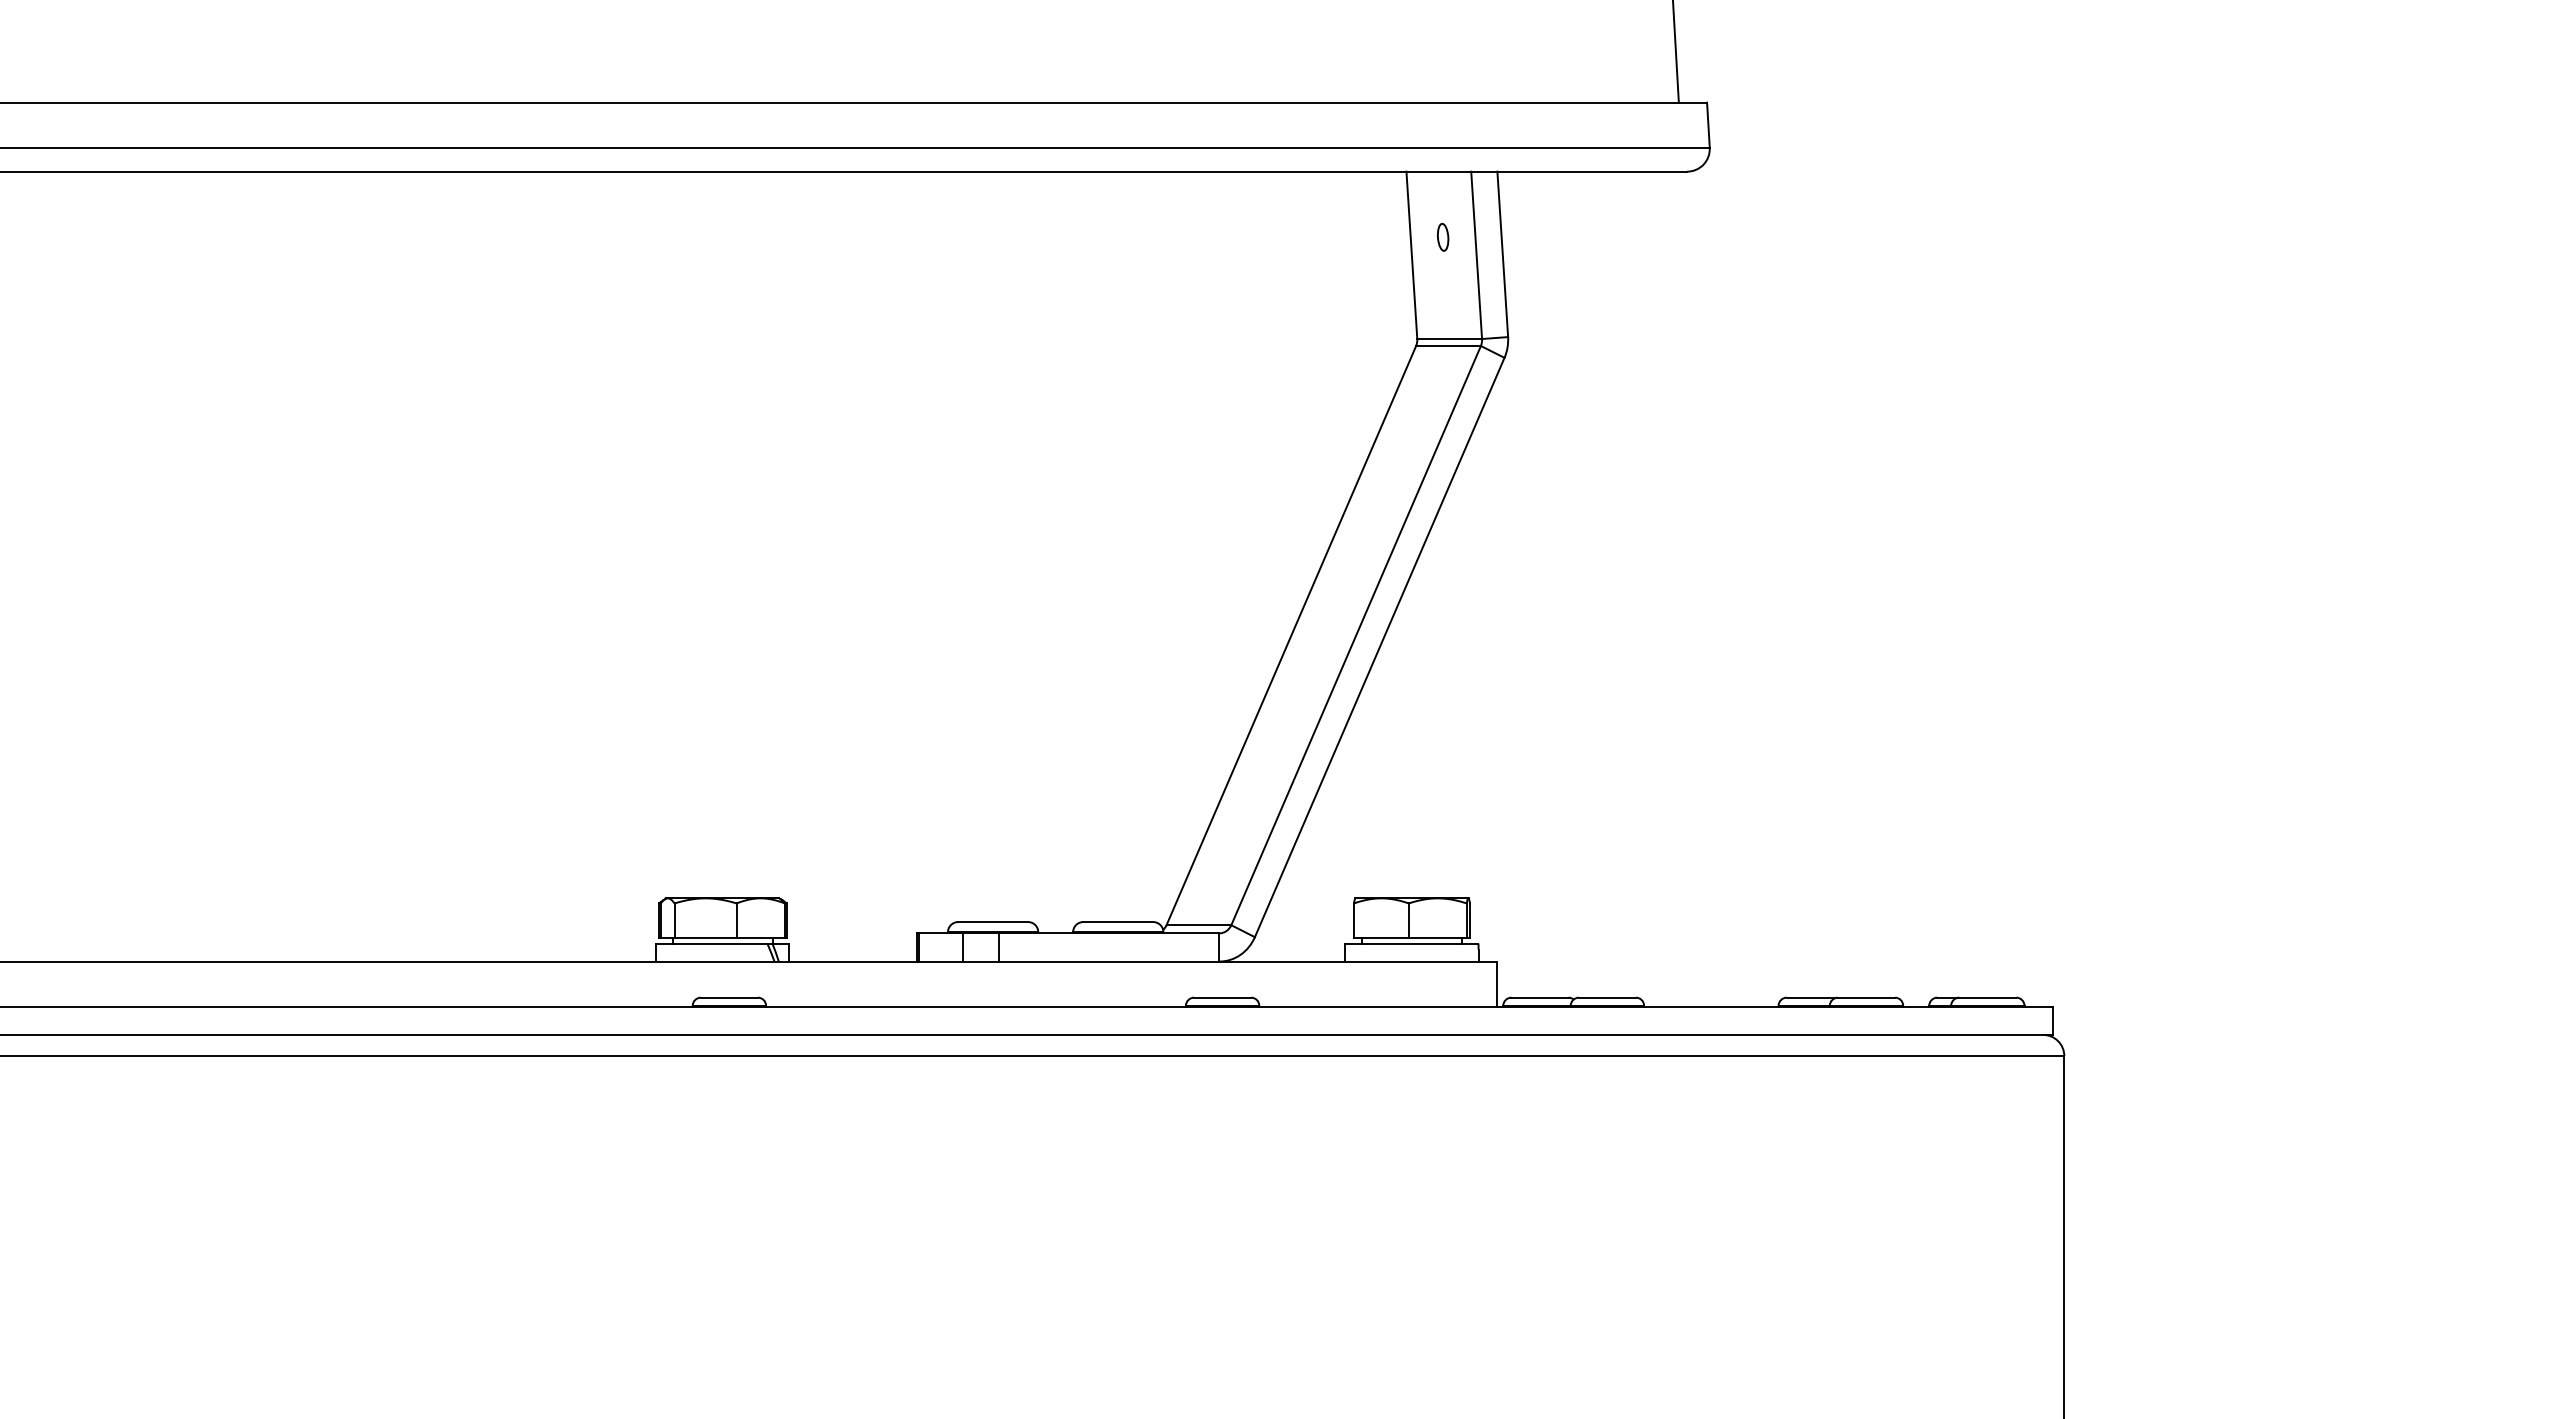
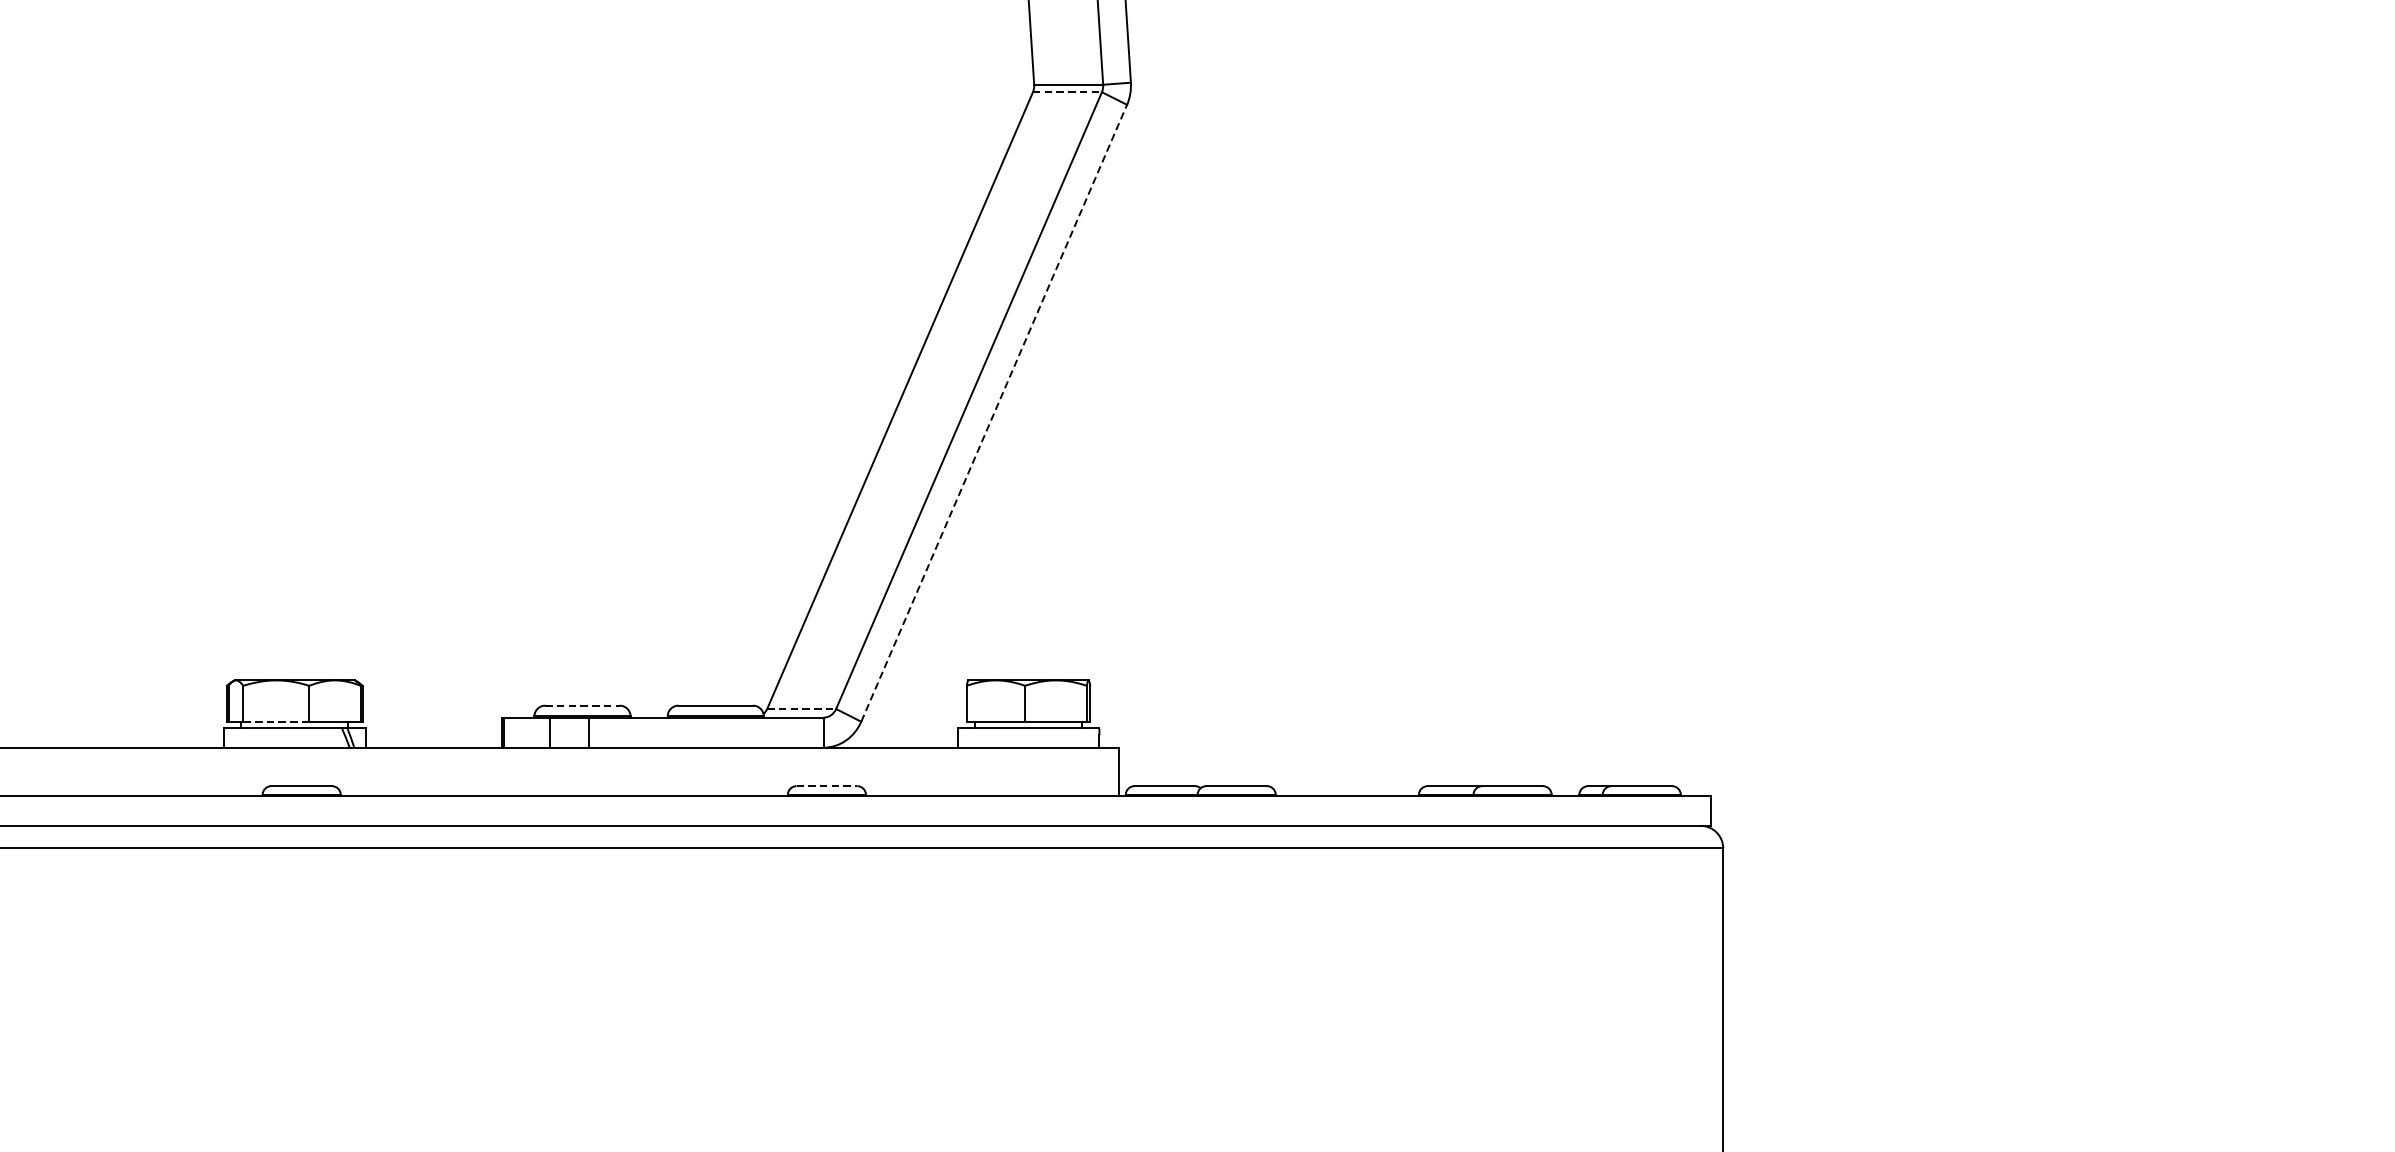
line: (1449, 346) -> (1068, 92), solid -> dashed
line: (1379, 647) -> (993, 413), solid -> dashed
line: (993, 922) -> (582, 706), solid -> dashed
line: (1199, 925) -> (802, 709), solid -> dashed
line: (705, 937) -> (276, 722), solid -> dashed
line: (1222, 997) -> (826, 785), solid -> dashed

